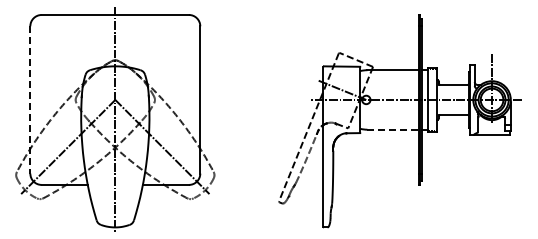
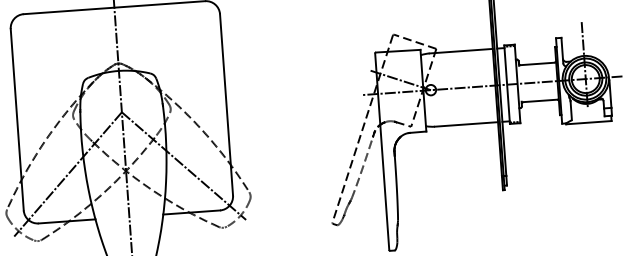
line: (30, 99) -> (17, 119), dashed -> solid
line: (393, 129) -> (467, 124), dashed -> solid

